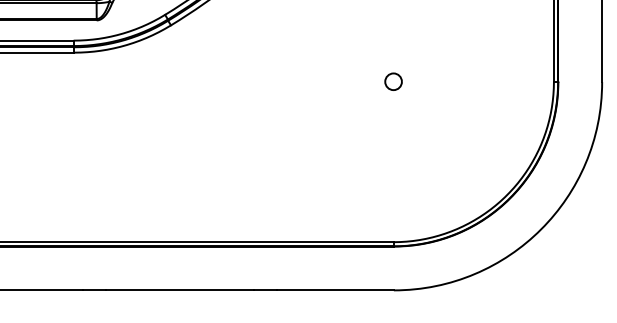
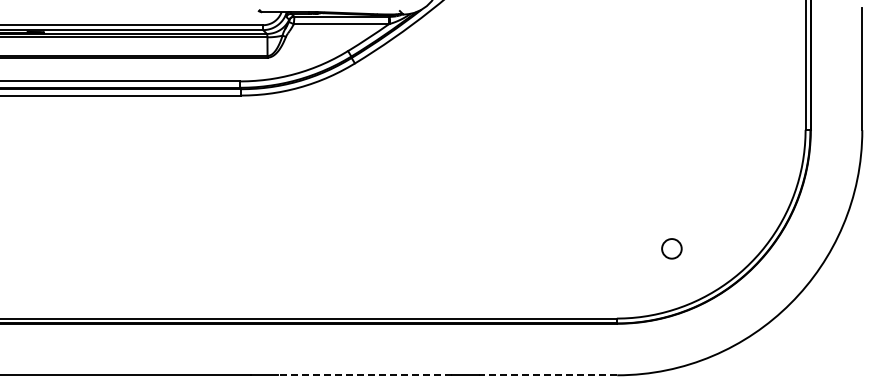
circle: (393, 81) -> (671, 248), moved
line: (179, 290) -> (364, 375), solid -> dashed
line: (335, 290) -> (548, 375), solid -> dashed

